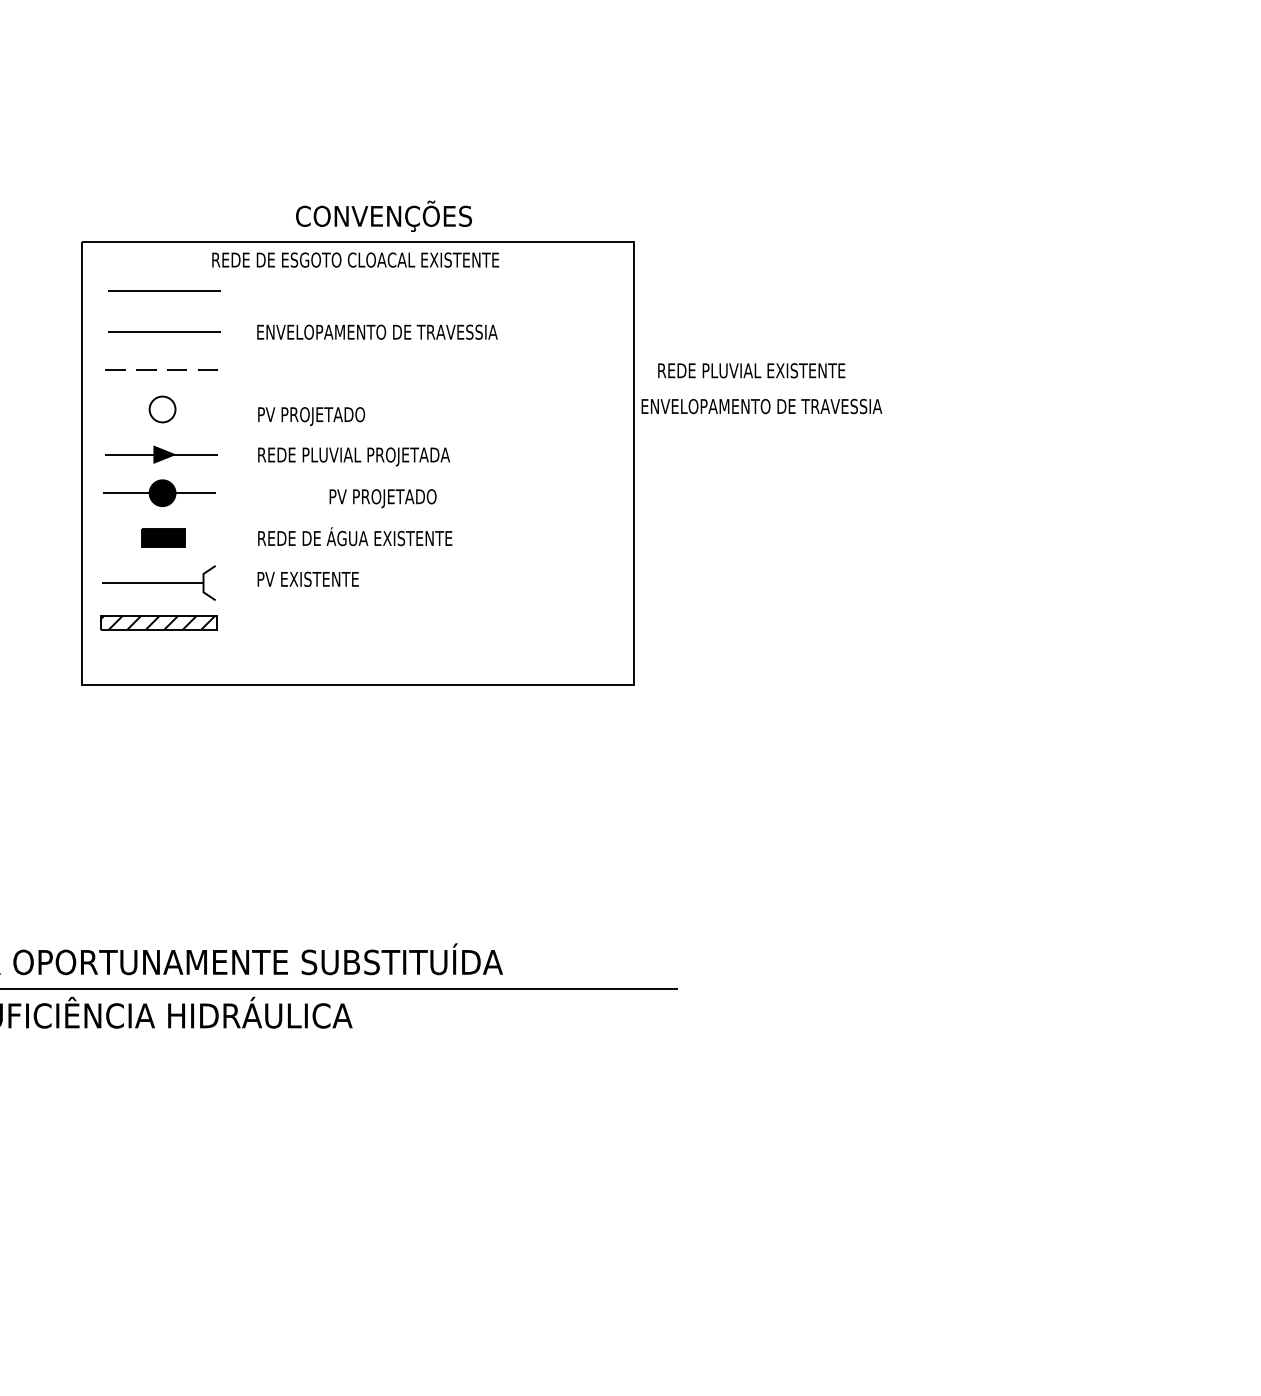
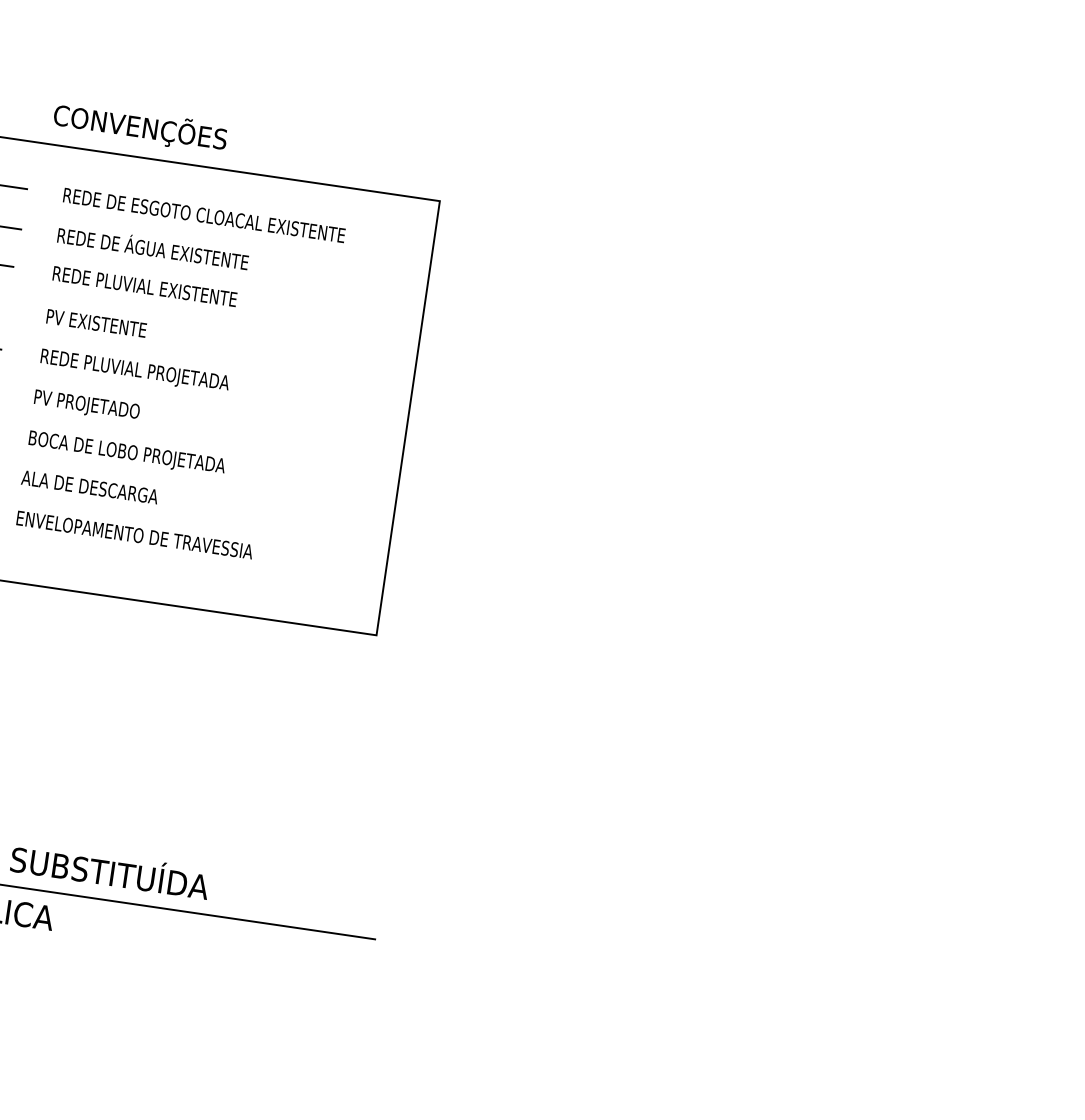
text: (383, 215) -> (140, 126), moved
text: (355, 259) -> (204, 214), moved
text: (377, 329) -> (176, 249), ENVELOPAMENTO DE TRAVESSIA -> REDE DE ÁGUA EXISTENTE
text: (751, 370) -> (144, 286), moved
text: (761, 406) -> (134, 534), moved
text: (324, 416) -> (111, 327), PV PROJETADO -> PV EXISTENTE
text: (382, 498) -> (86, 405), moved
text: (358, 538) -> (127, 451), REDE DE ÁGUA EXISTENTE -> BOCA DE LOBO PROJETADA
text: (325, 578) -> (89, 486), PV EXISTENTE -> ALA DE DESCARGA

